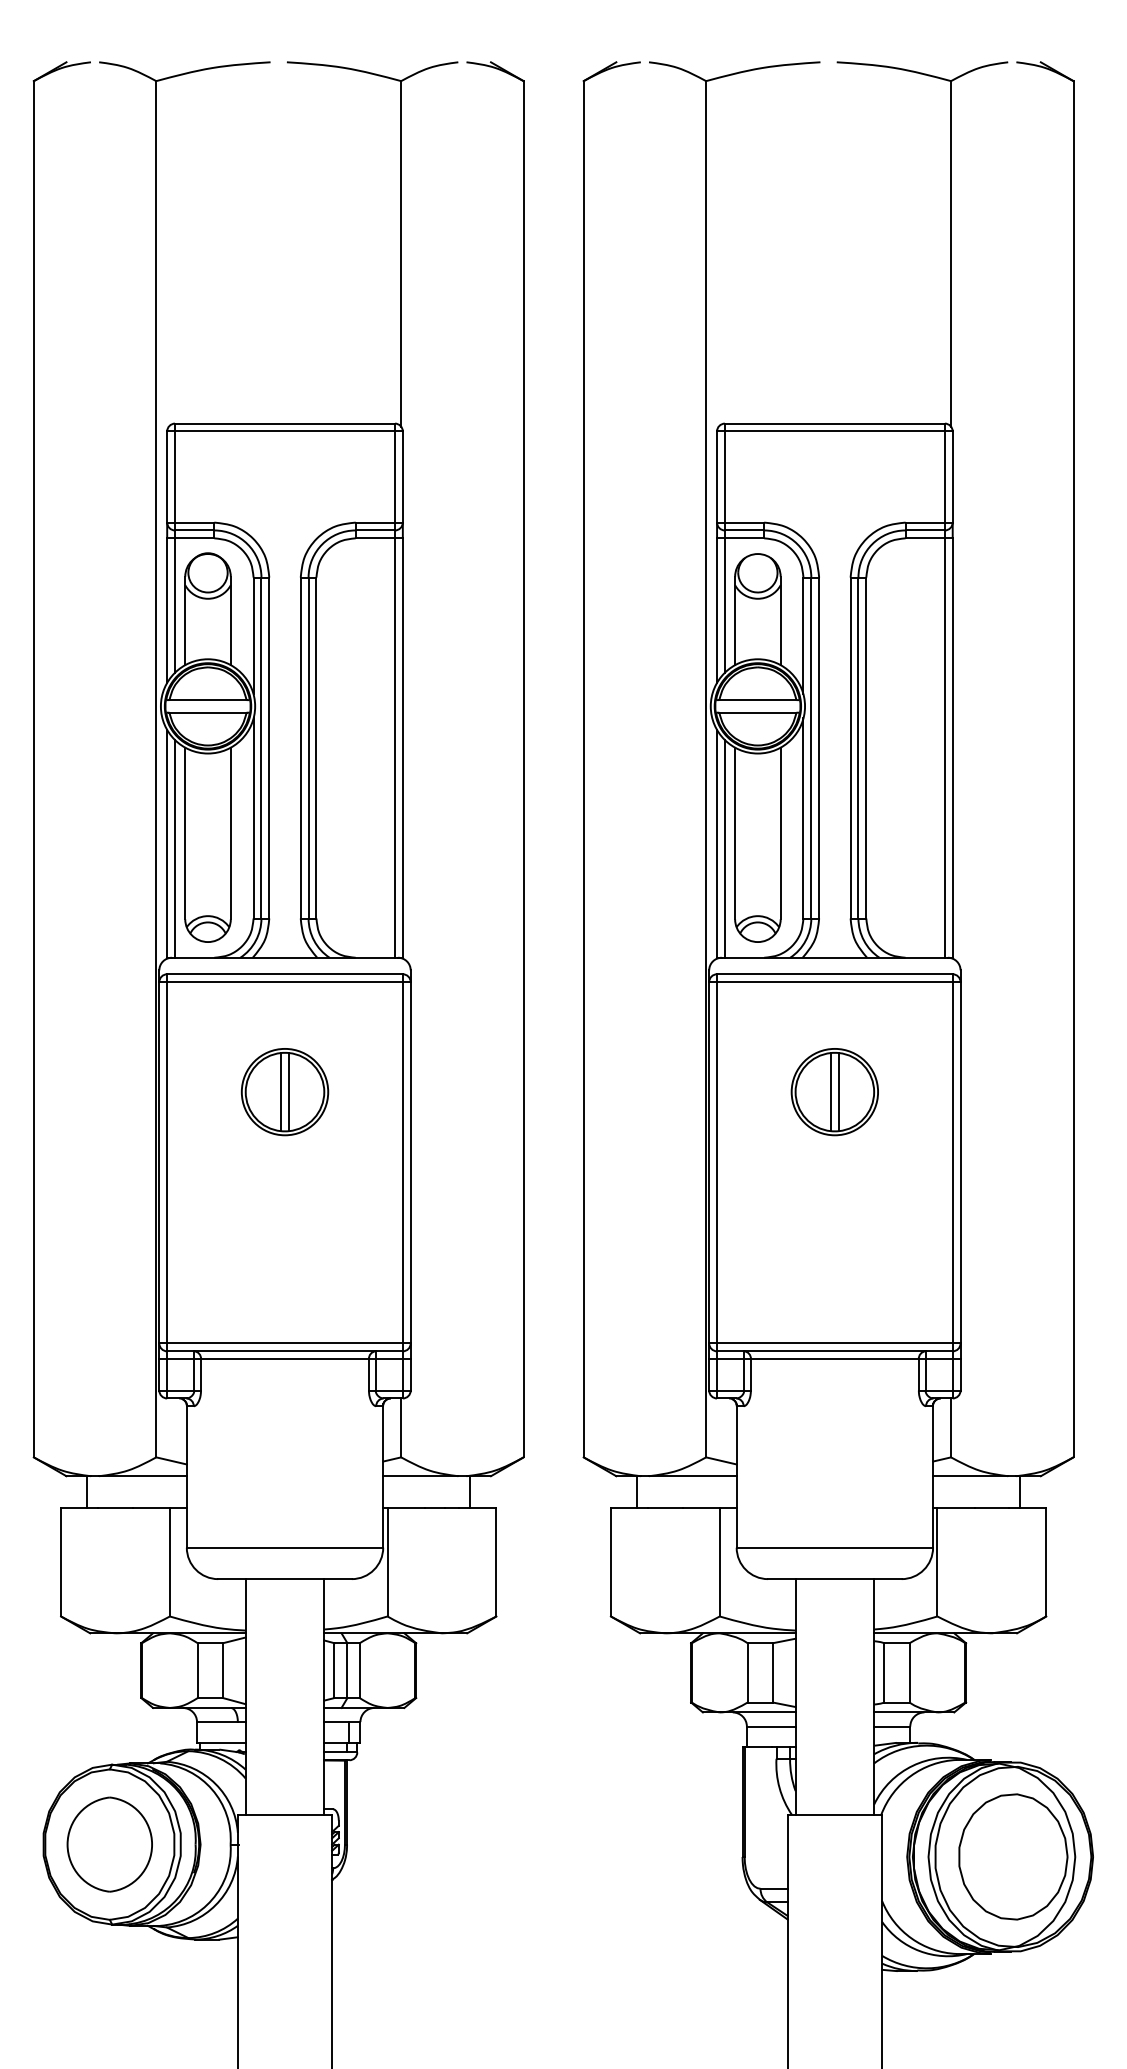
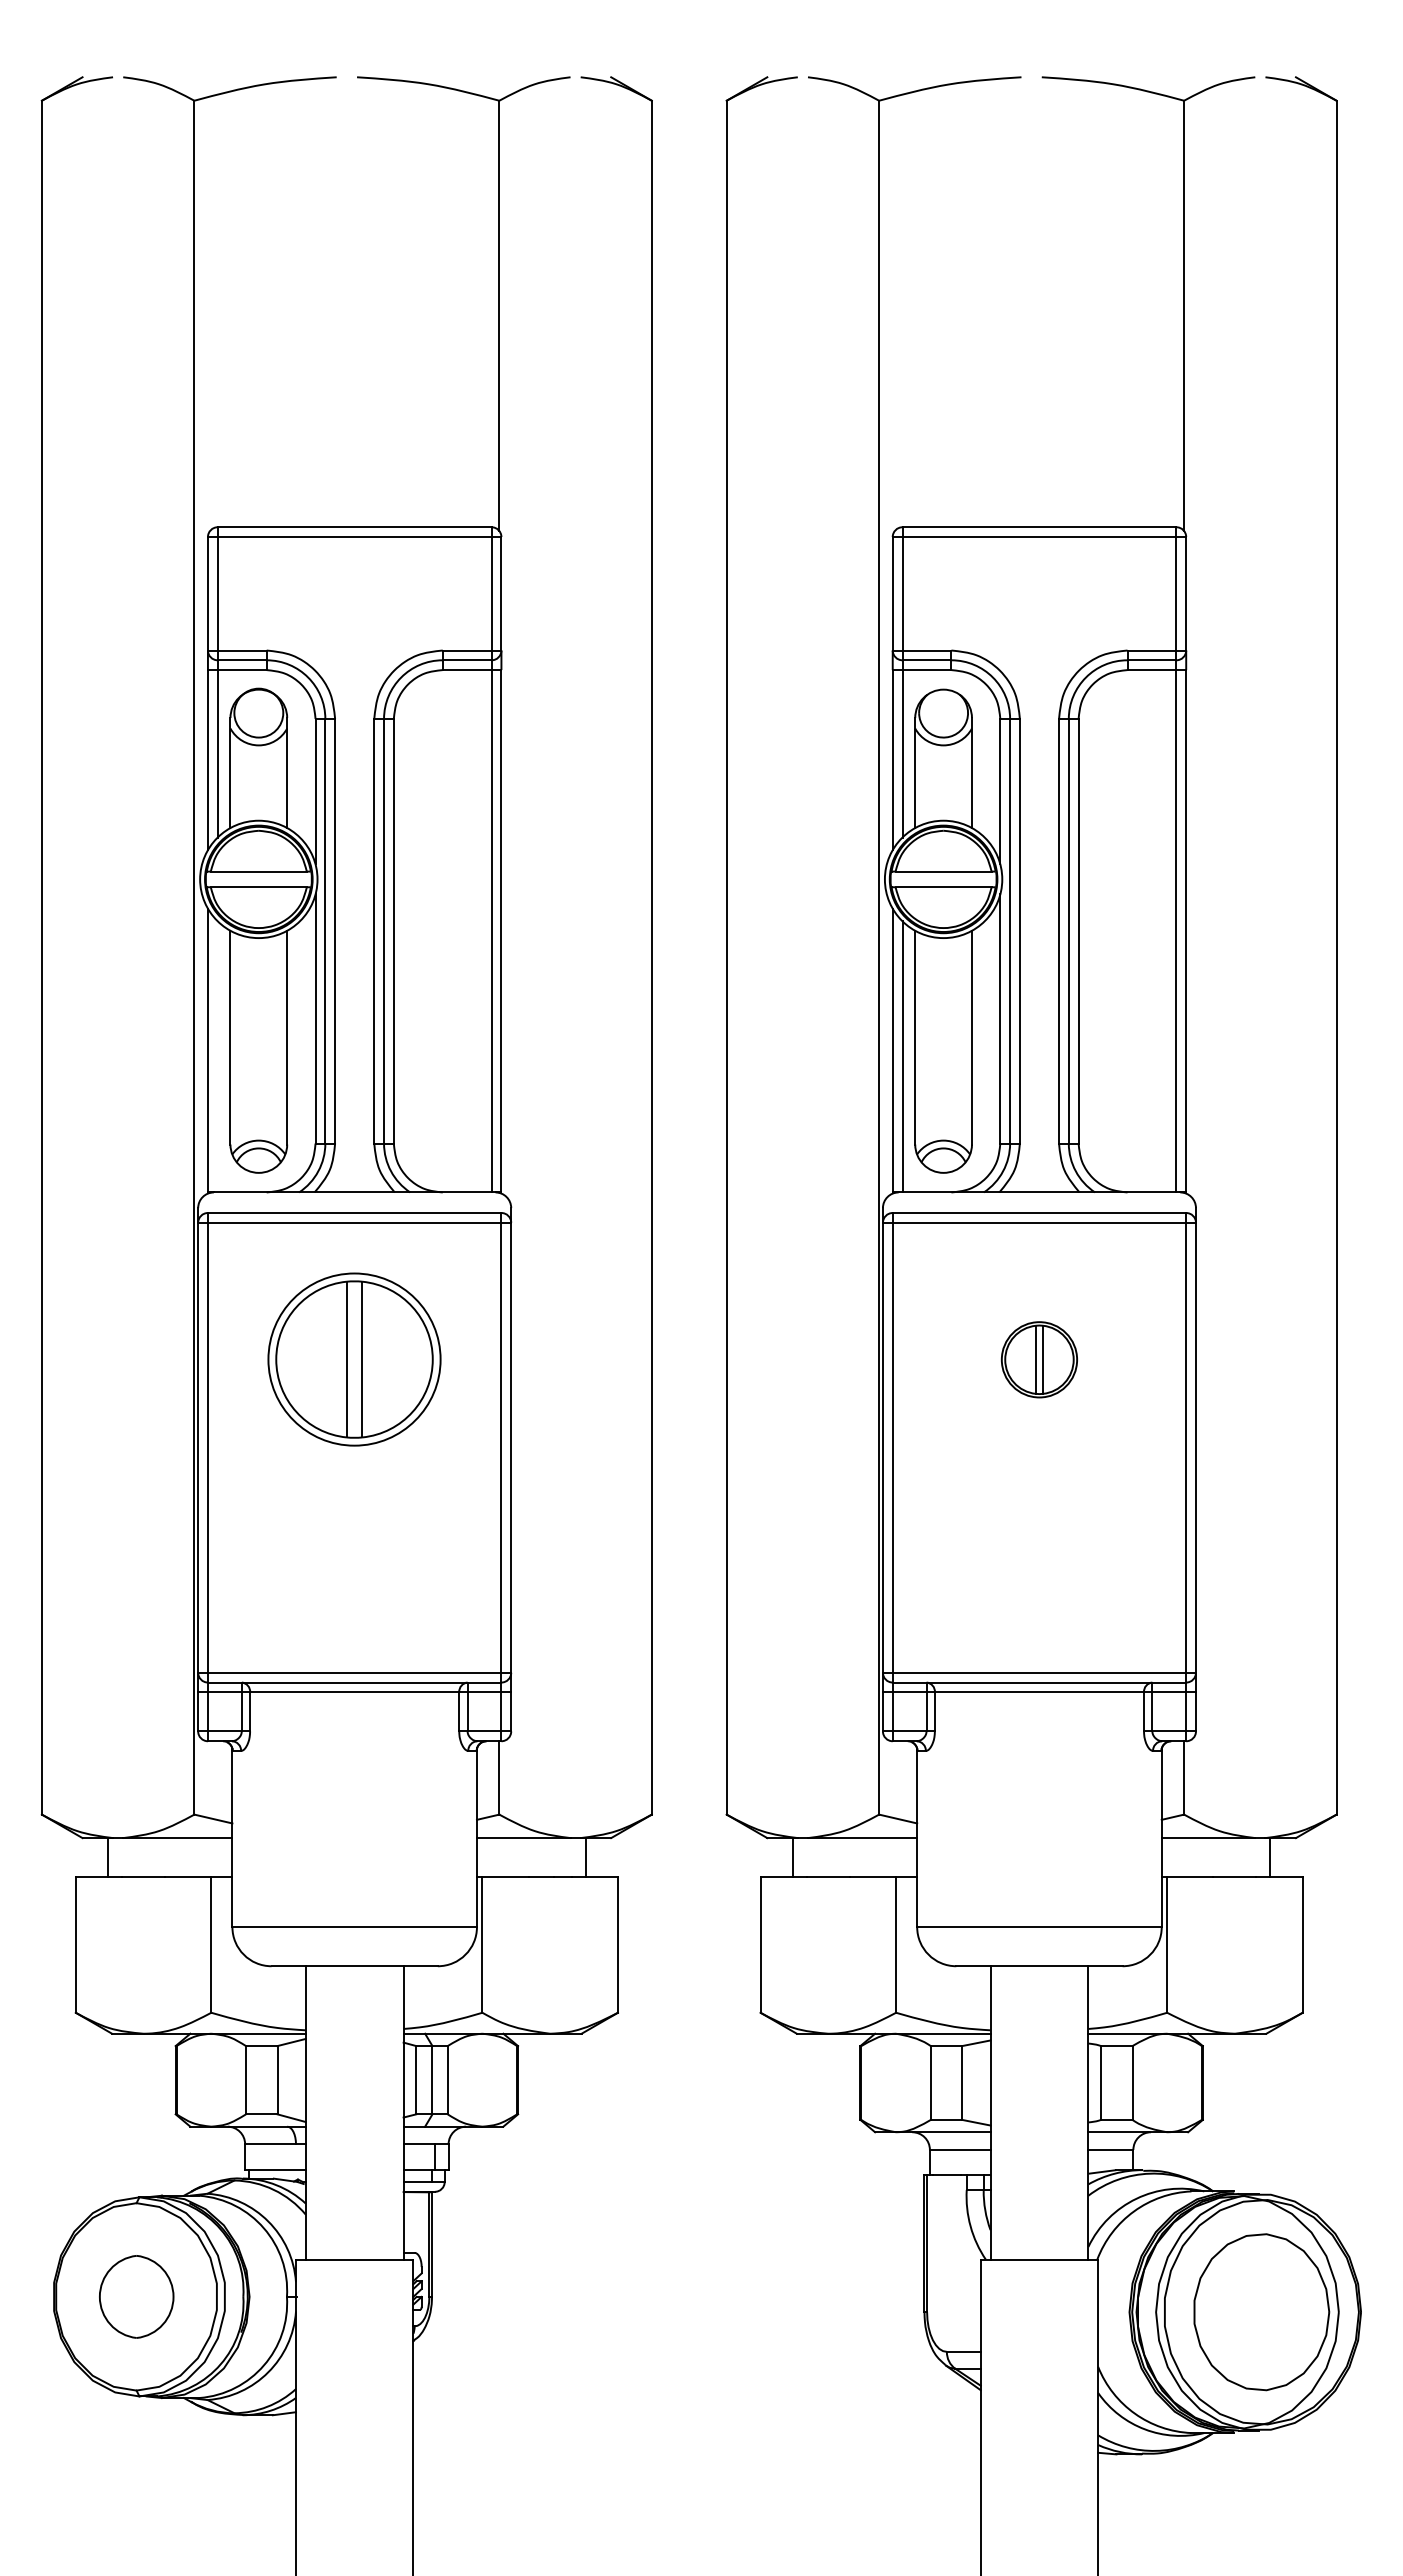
line: (174, 848) -> (217, 1056), removed
part: (284, 1091) -> (354, 1359), size x1.6
part: (834, 1091) -> (1039, 1359), size x0.7
part: (109, 1844) -> (136, 2296), size x0.7

